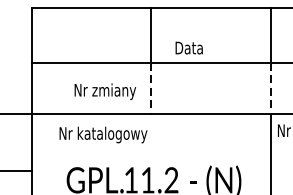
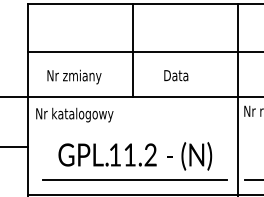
text: (189, 47) -> (176, 75), moved
line: (150, 88) -> (132, 74), dashed -> solid
line: (271, 88) -> (238, 74), dashed -> solid
text: (105, 91) -> (74, 76), moved
text: (103, 134) -> (74, 114), moved

